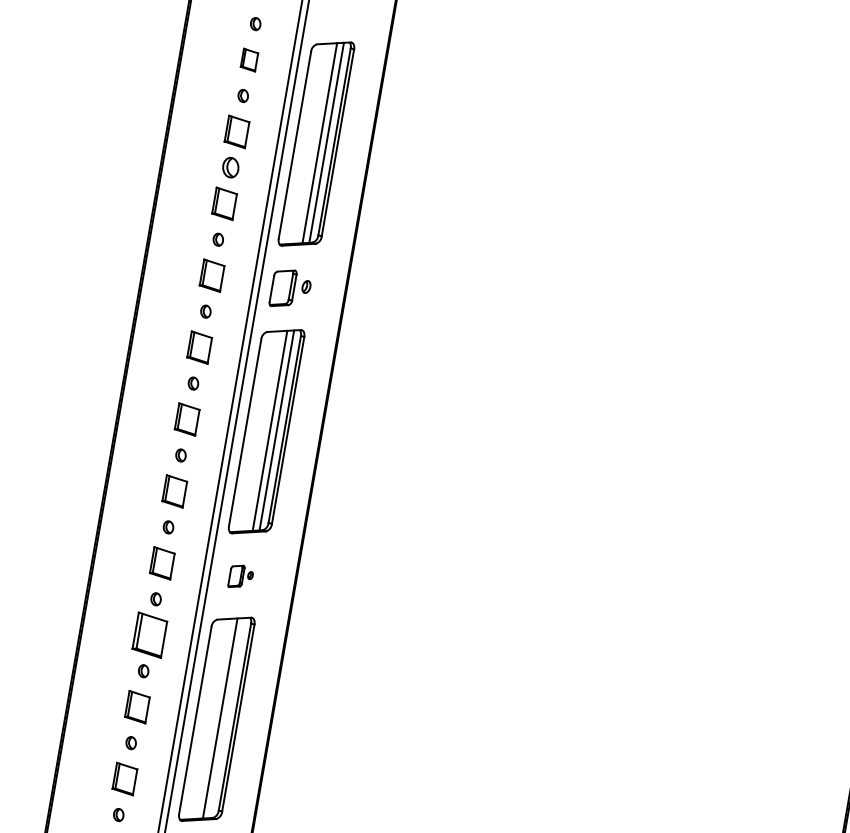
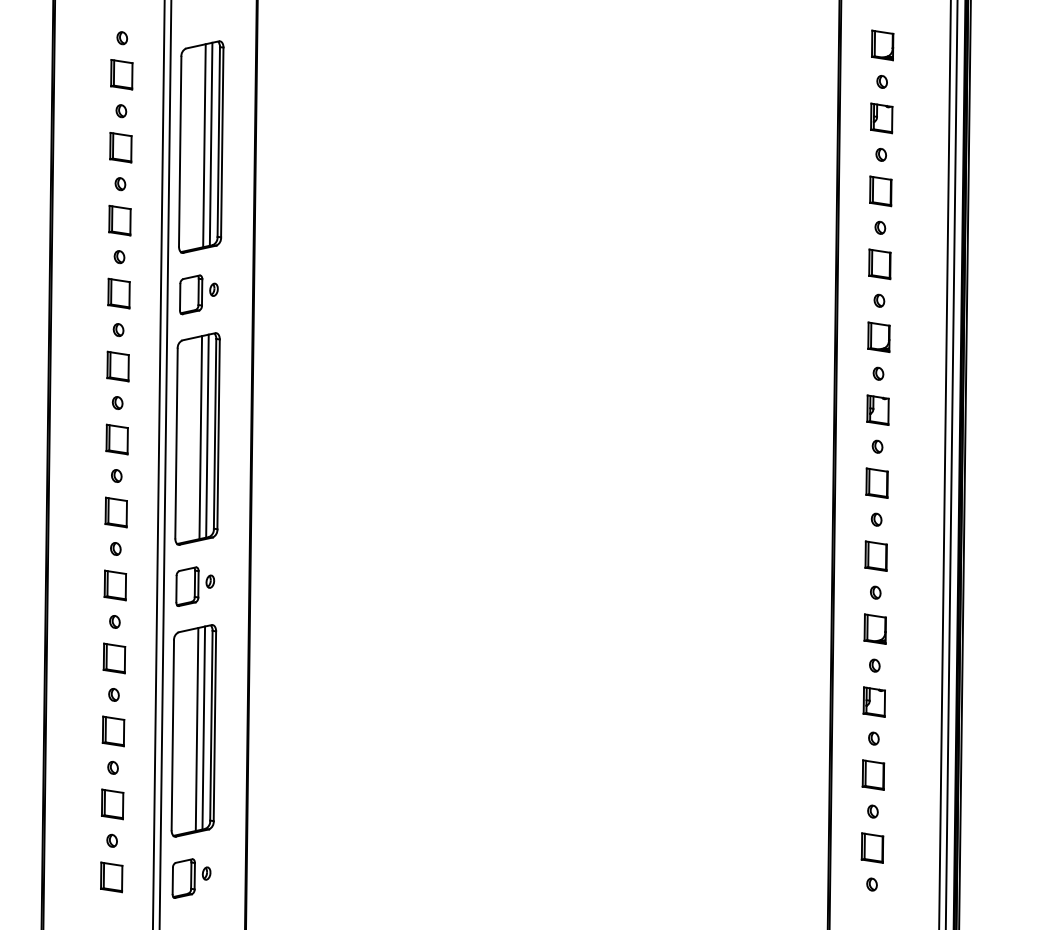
part: (249, 59) -> (121, 74), size x1.43
part: (230, 168) -> (120, 184), size x0.62
part: (241, 577) -> (195, 586), size x1.67
part: (149, 635) -> (114, 658), size x0.71
line: (226, 717) -> (203, 727), added

